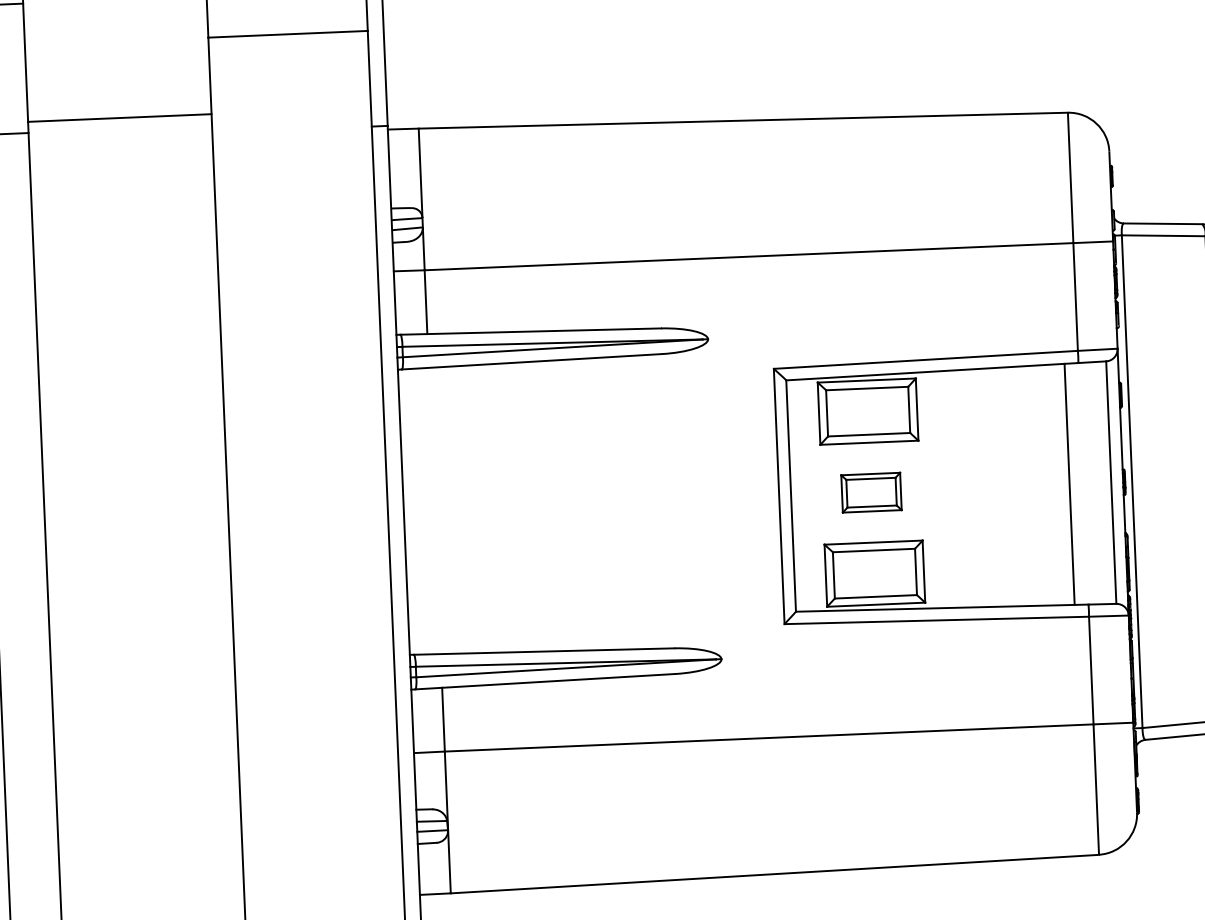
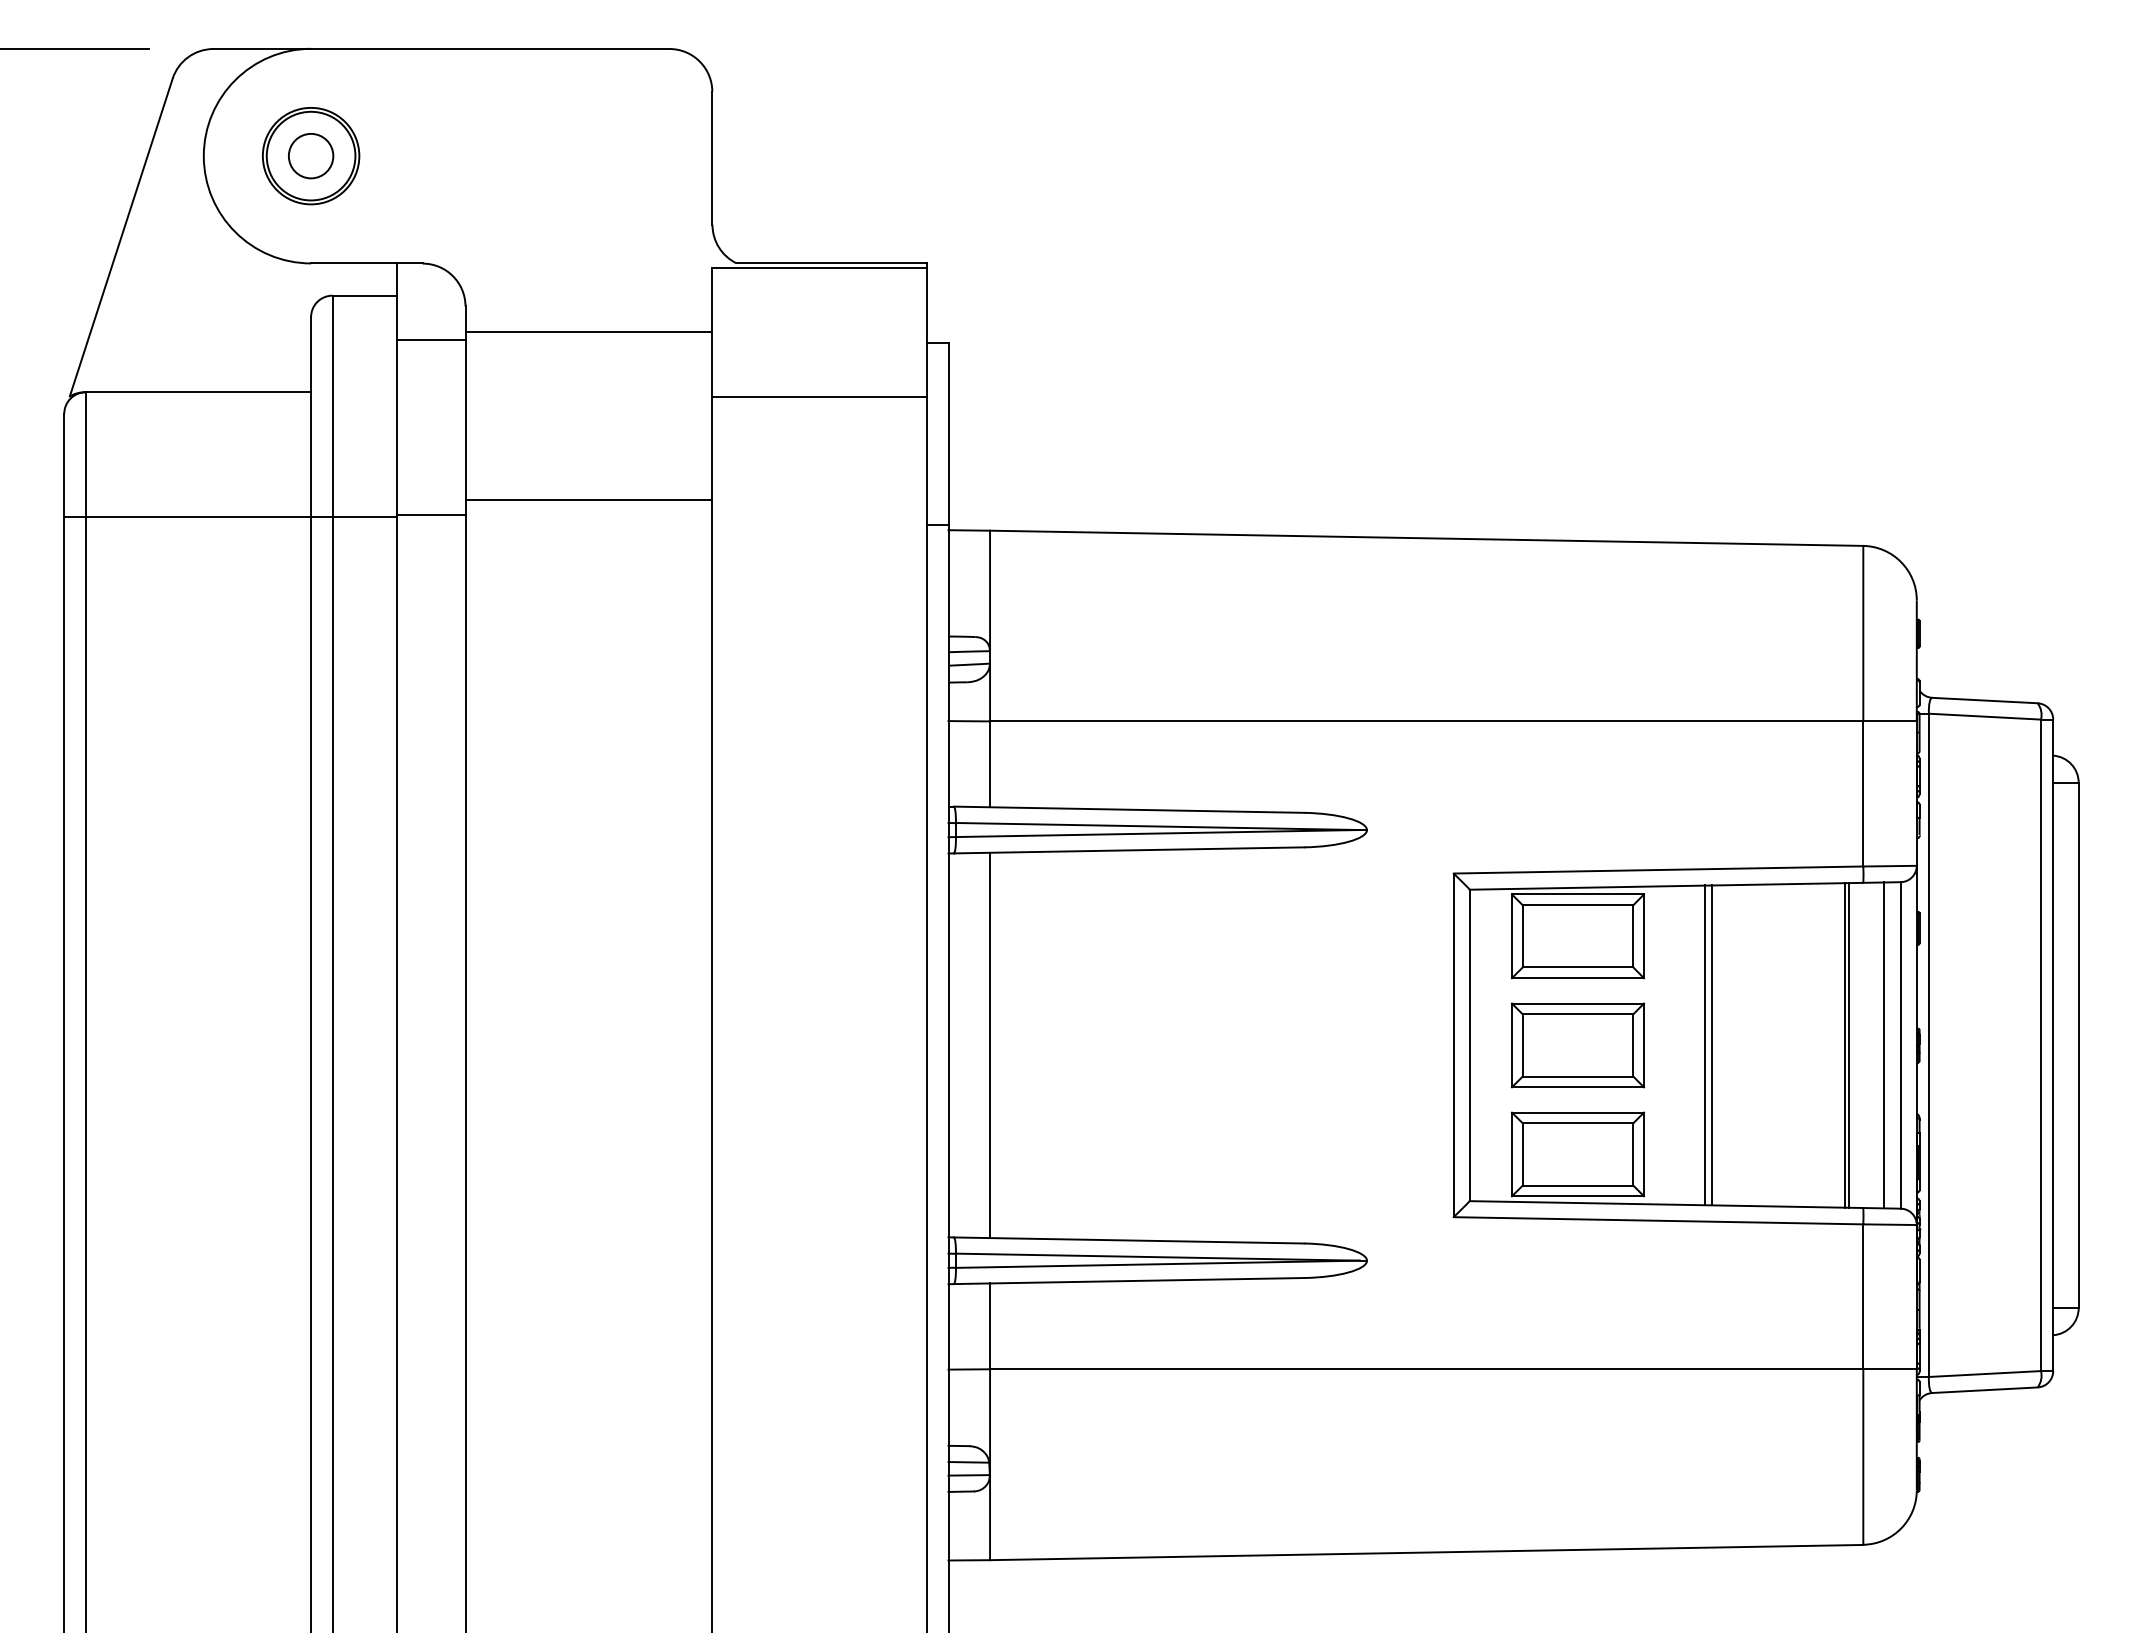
line: (1099, 483) -> (1884, 1045), added
line: (1073, 484) -> (1849, 1045), added
line: (966, 488) -> (1705, 1045), added
line: (970, 488) -> (1711, 1045), added
part: (871, 492) -> (1577, 1045), size x1.67
line: (435, 510) -> (990, 1044), added

